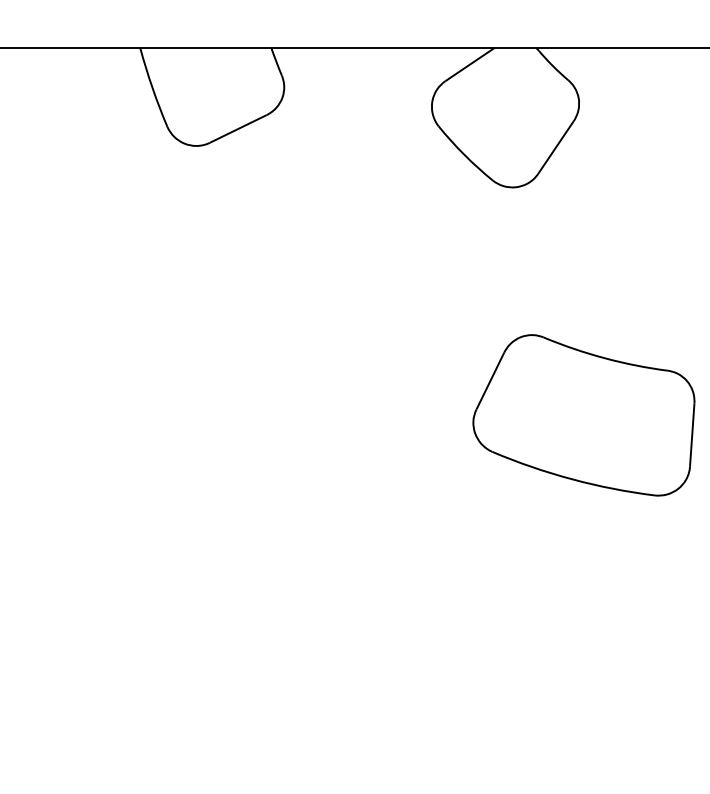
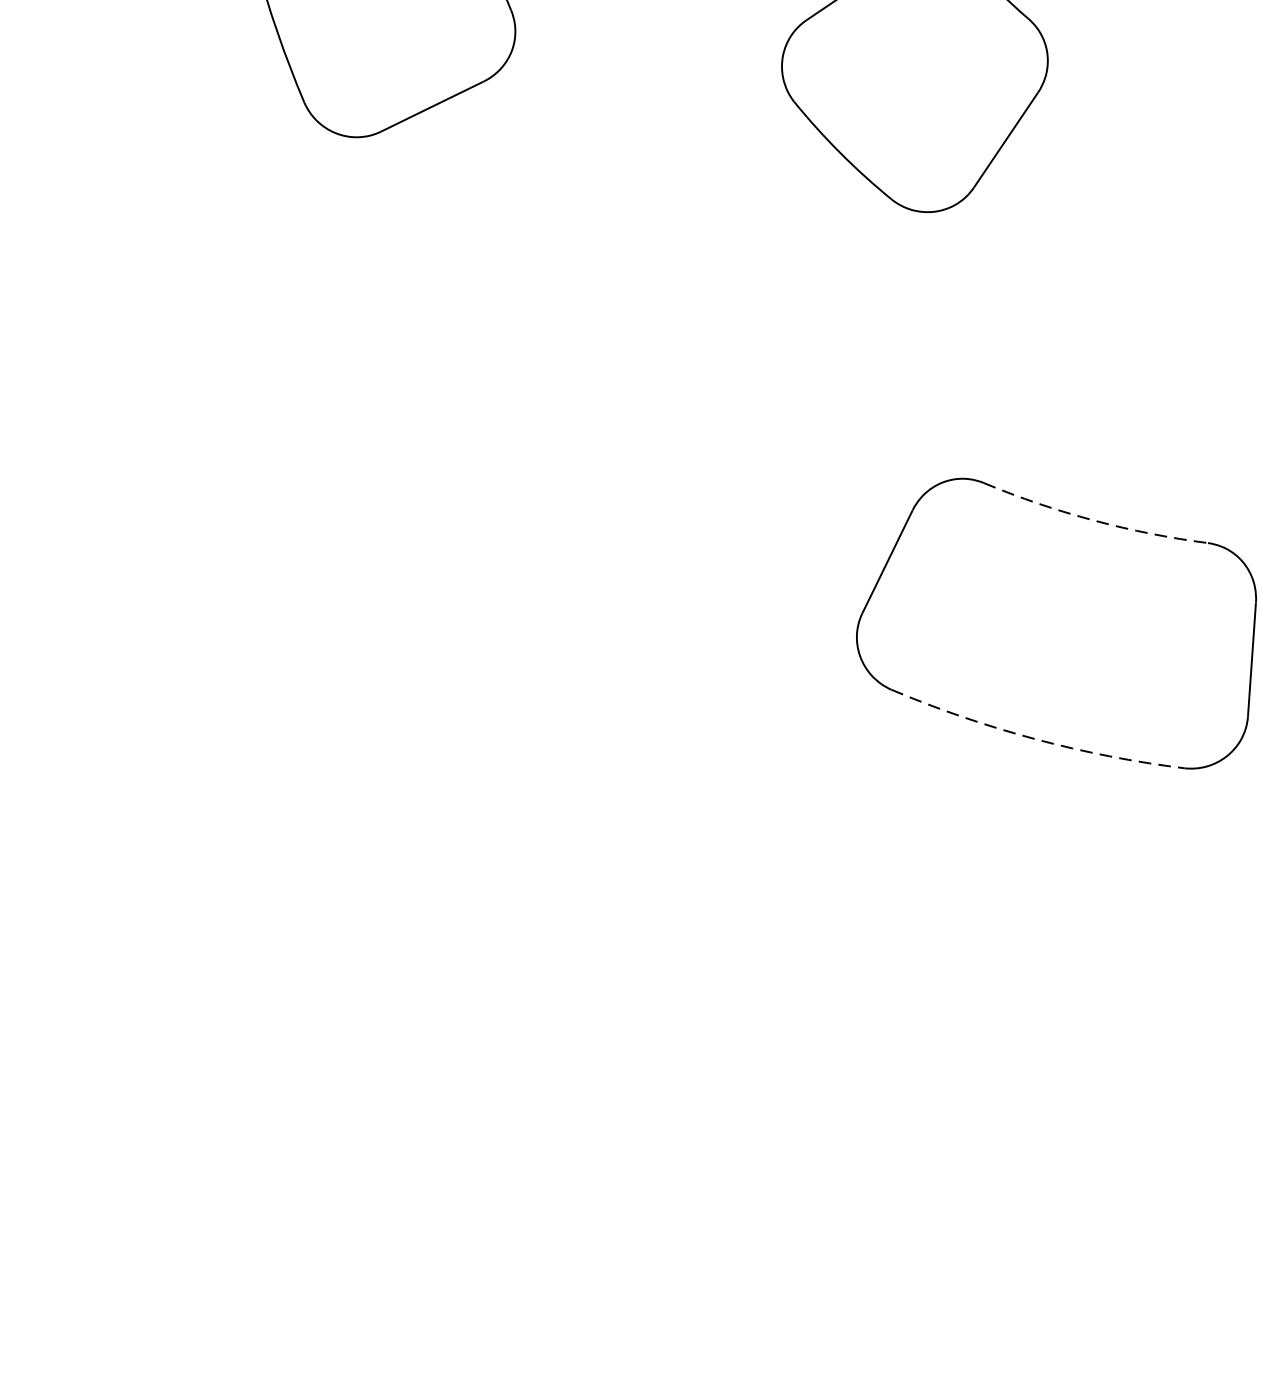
arc: (604, 358) -> (1093, 521), solid -> dashed
arc: (572, 479) -> (1035, 739), solid -> dashed

